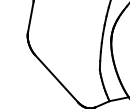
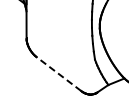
line: (56, 78) -> (58, 73), solid -> dashed

